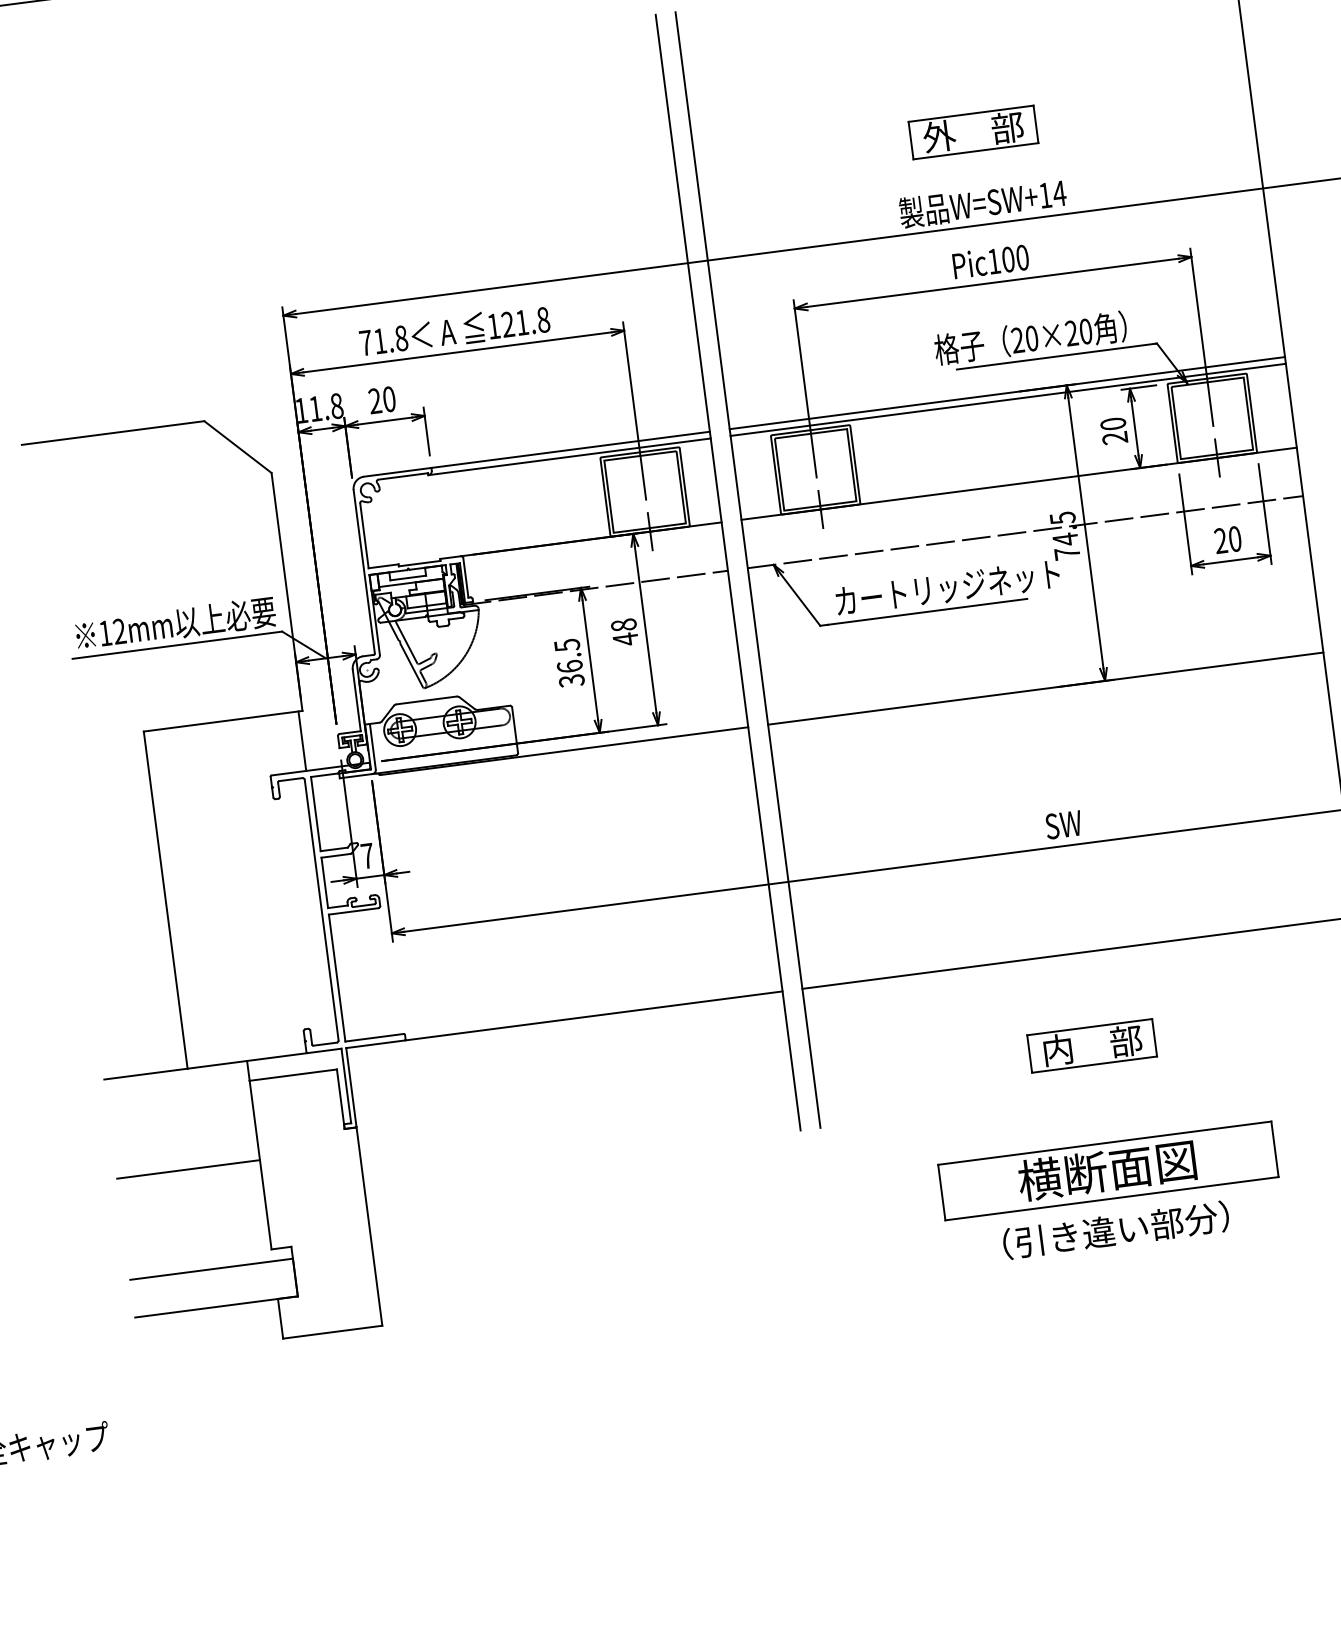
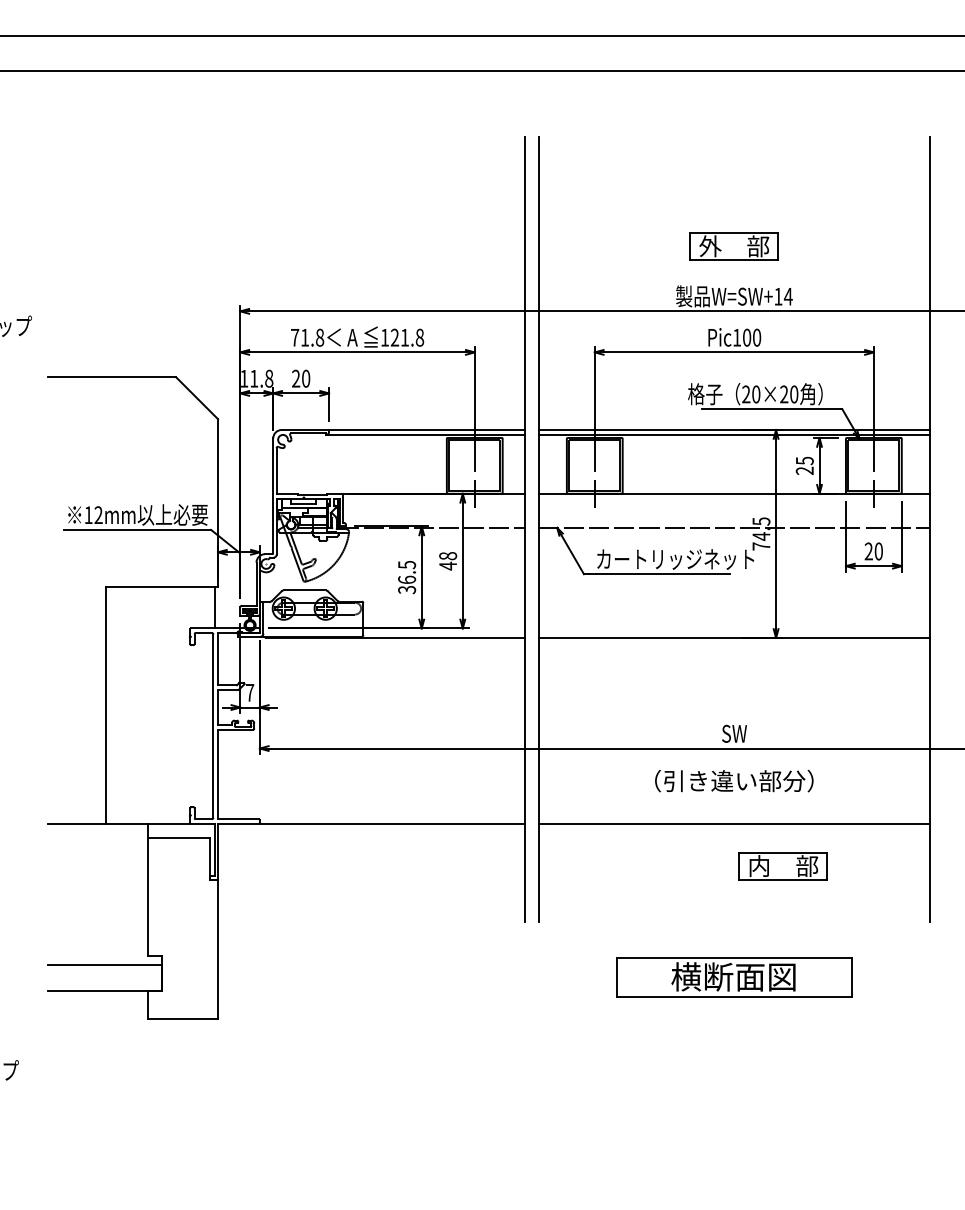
text: (1112, 423) -> (804, 460), 20 -> 25
part: (1091, 1046) -> (782, 866), moved
line: (187, 1169) -> (97, 893), removed
text: (1116, 1229) -> (734, 780), moved

